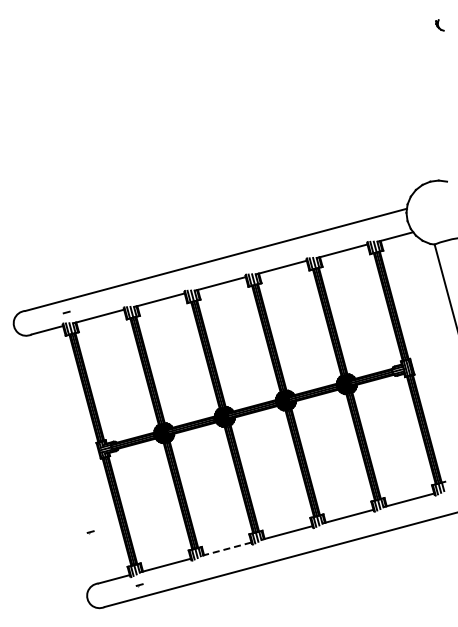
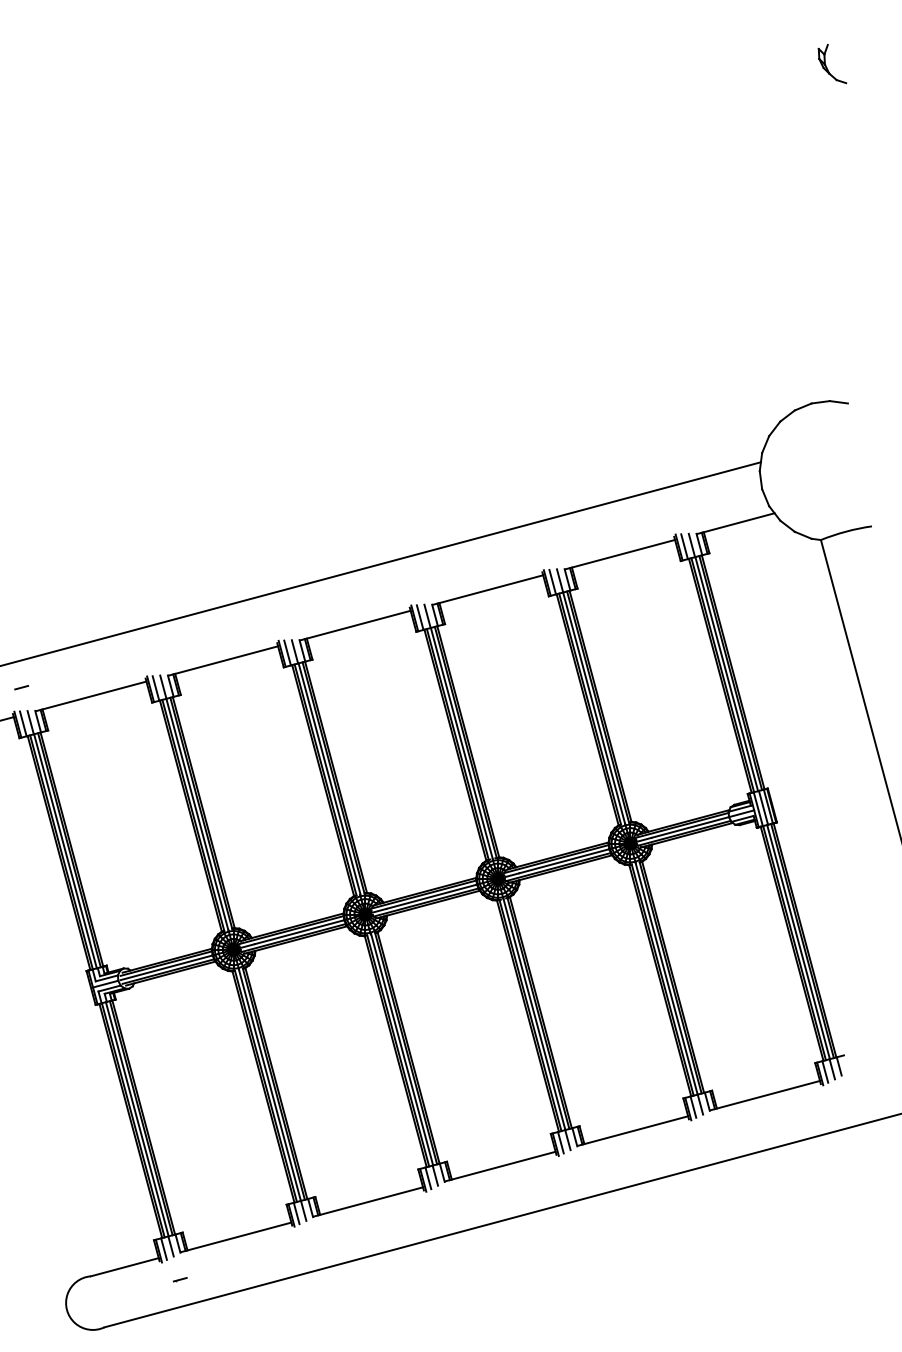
part: (439, 25) -> (831, 64), size x1.67
part: (90, 532) -> (73, 1165), removed
line: (225, 549) -> (366, 1202), dashed -> solid

